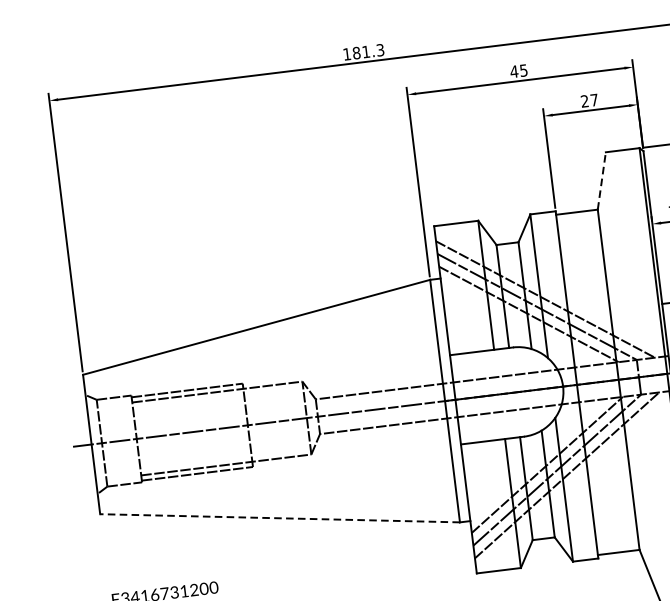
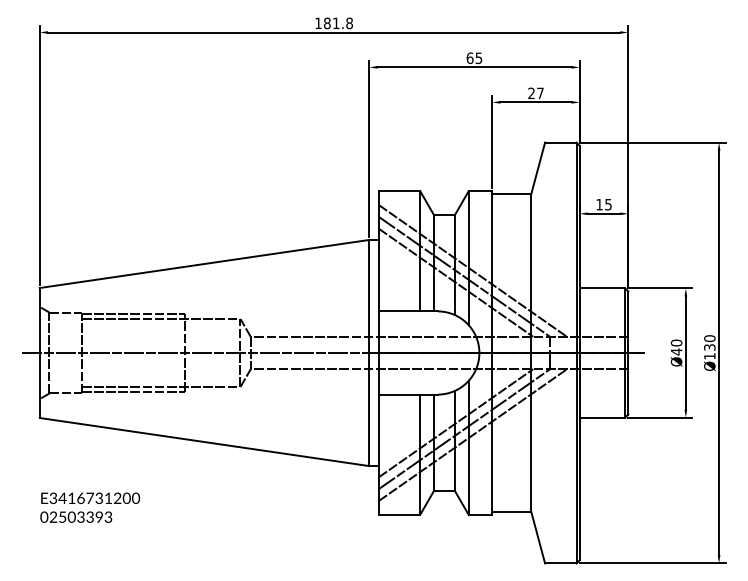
text: (380, 50) -> (349, 23), 181.3 -> 181.8
text: (513, 72) -> (469, 58), 45 -> 65
line: (602, 180) -> (538, 168), dashed -> solid
line: (280, 518) -> (204, 442), dashed -> solid

